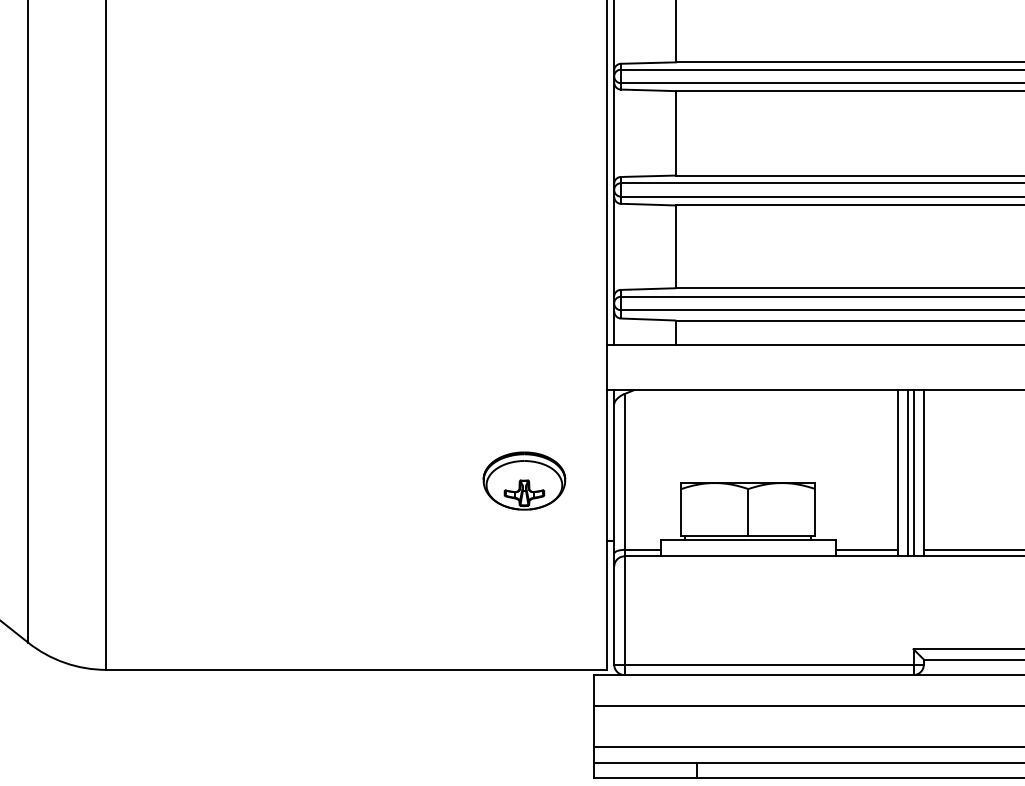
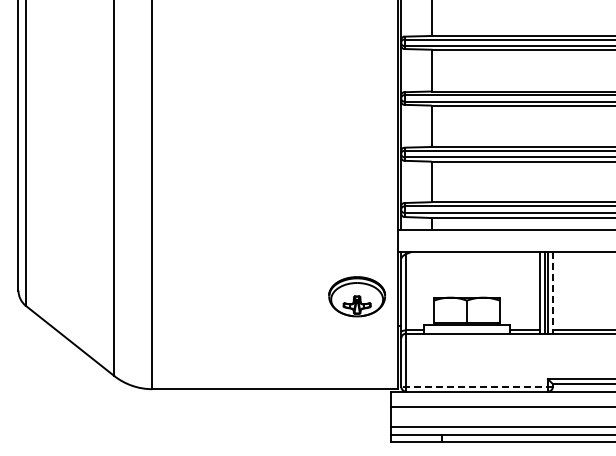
line: (922, 472) -> (552, 292), solid -> dashed
part: (524, 480) -> (357, 296), size x1.4
line: (769, 664) -> (477, 386), solid -> dashed

